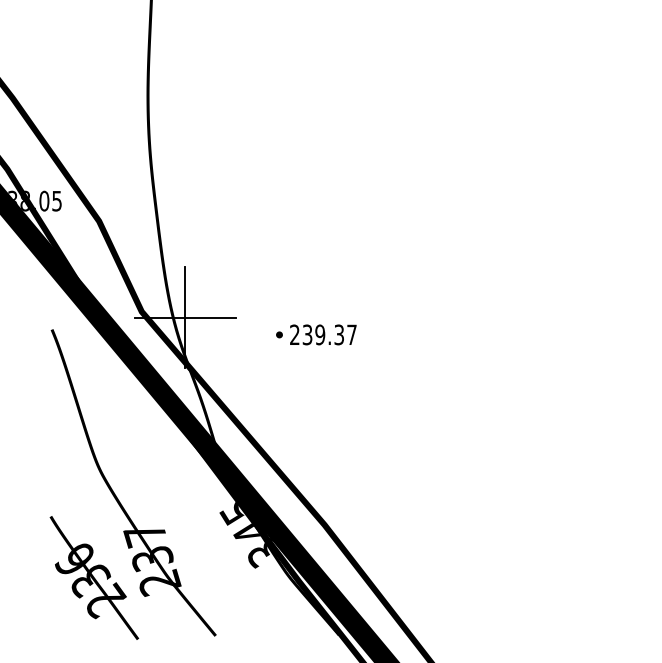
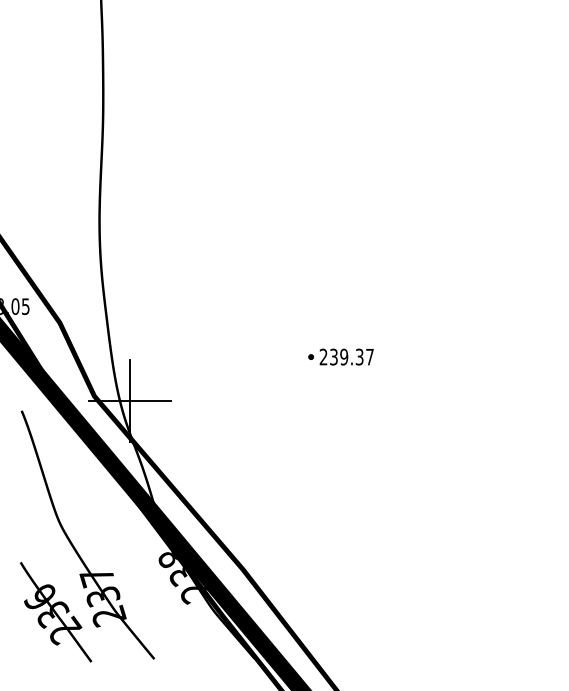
part: (315, 334) -> (340, 356), moved
text: (250, 535) -> (182, 577), 345 -> 238

